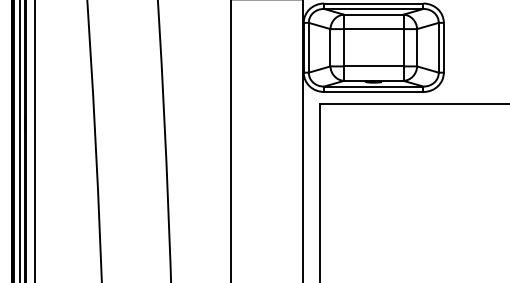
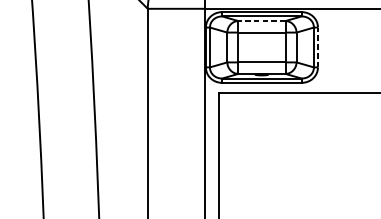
line: (373, 14) -> (261, 20), solid -> dashed
line: (443, 47) -> (317, 47), solid -> dashed

